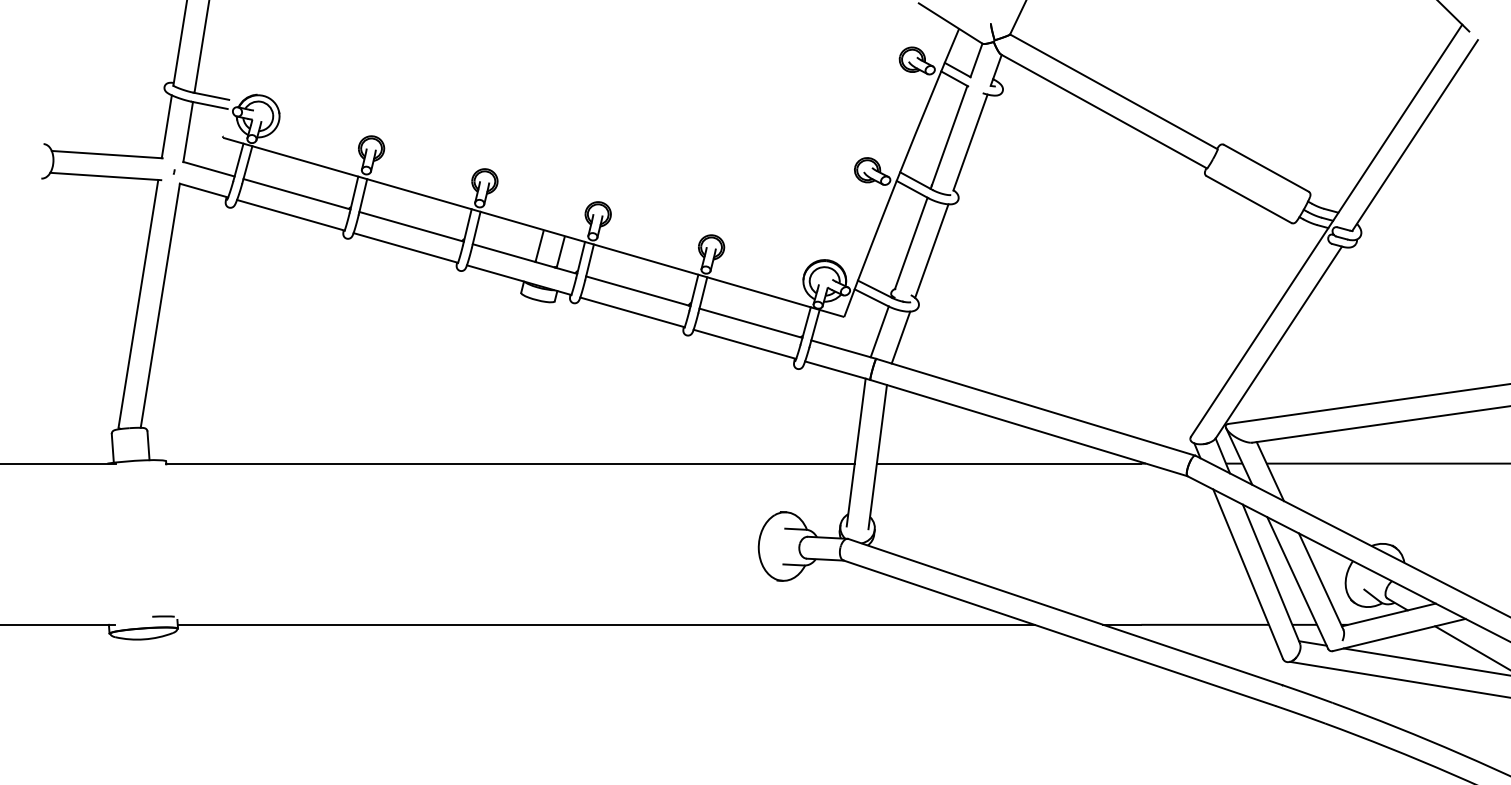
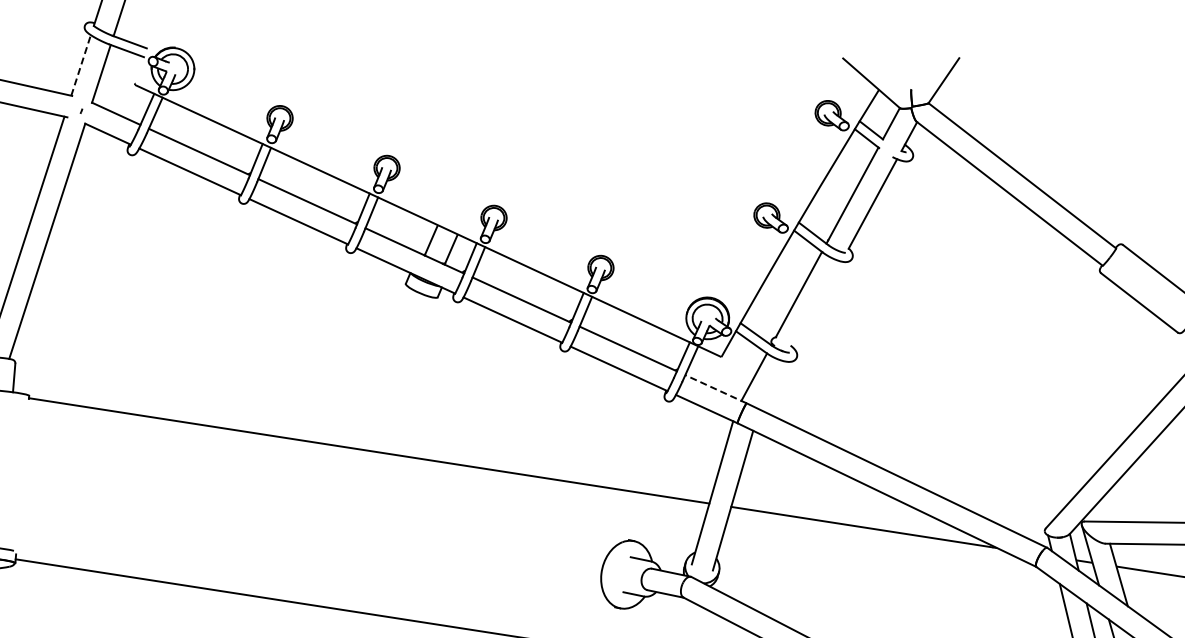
line: (166, 126) -> (80, 65), solid -> dashed
line: (931, 250) -> (817, 304), removed
line: (900, 337) -> (773, 385), removed
line: (843, 349) -> (715, 389), solid -> dashed

